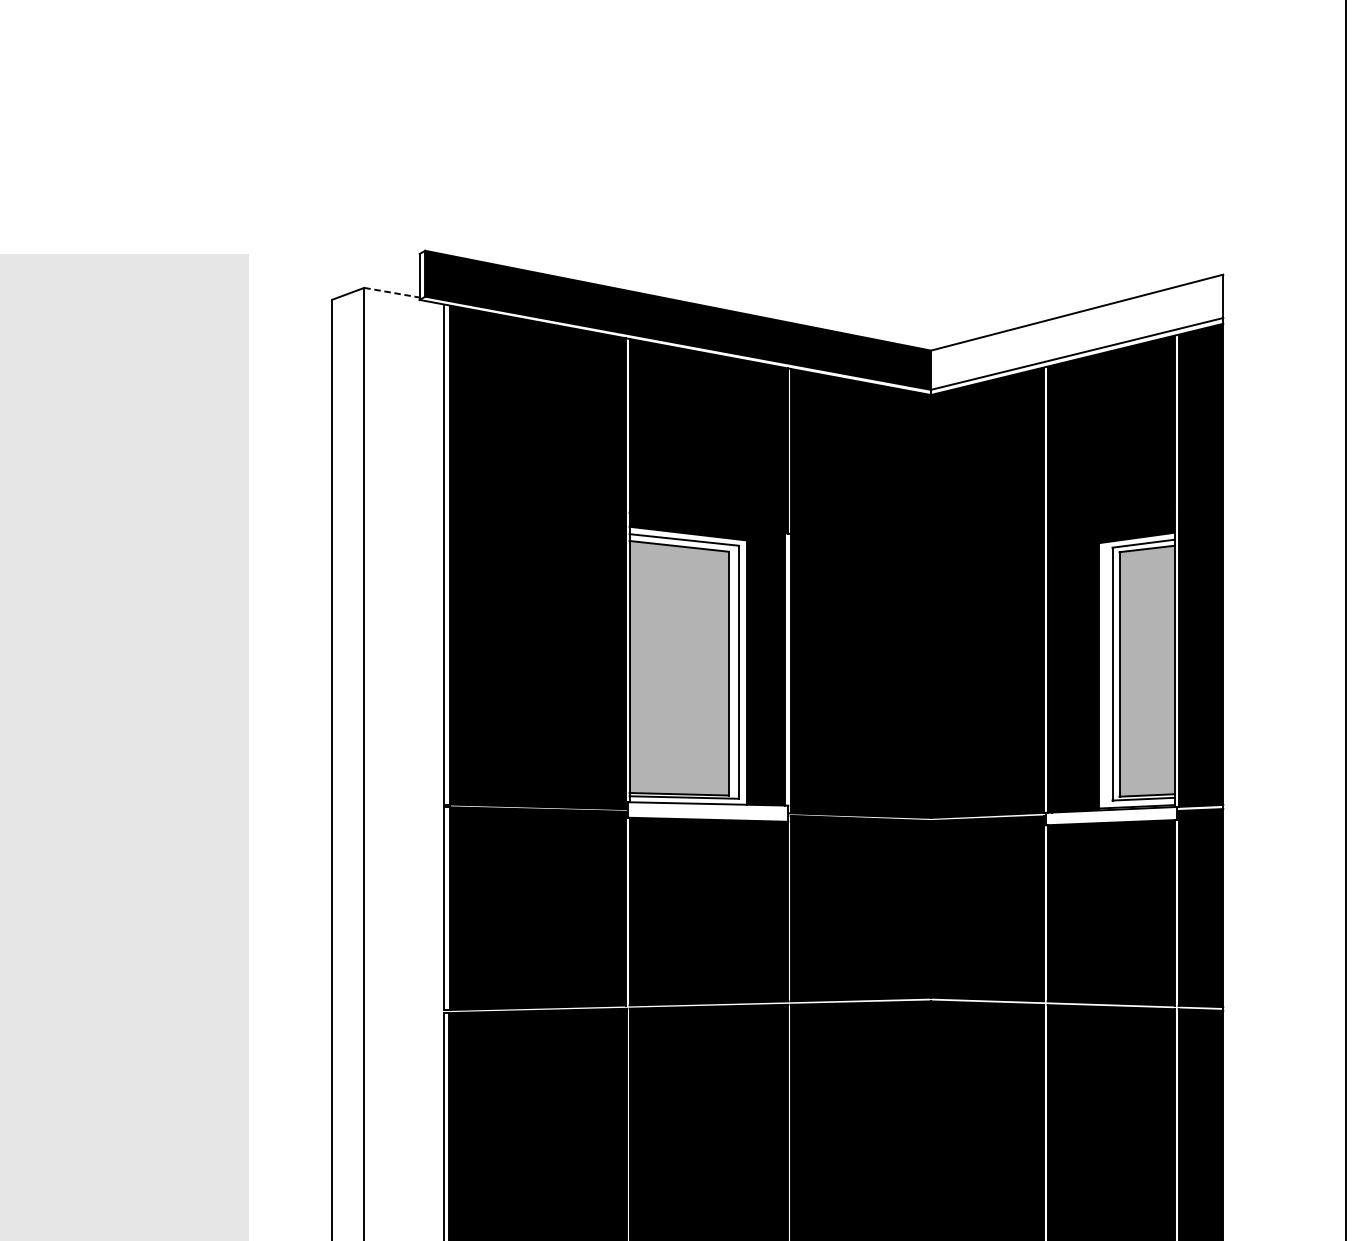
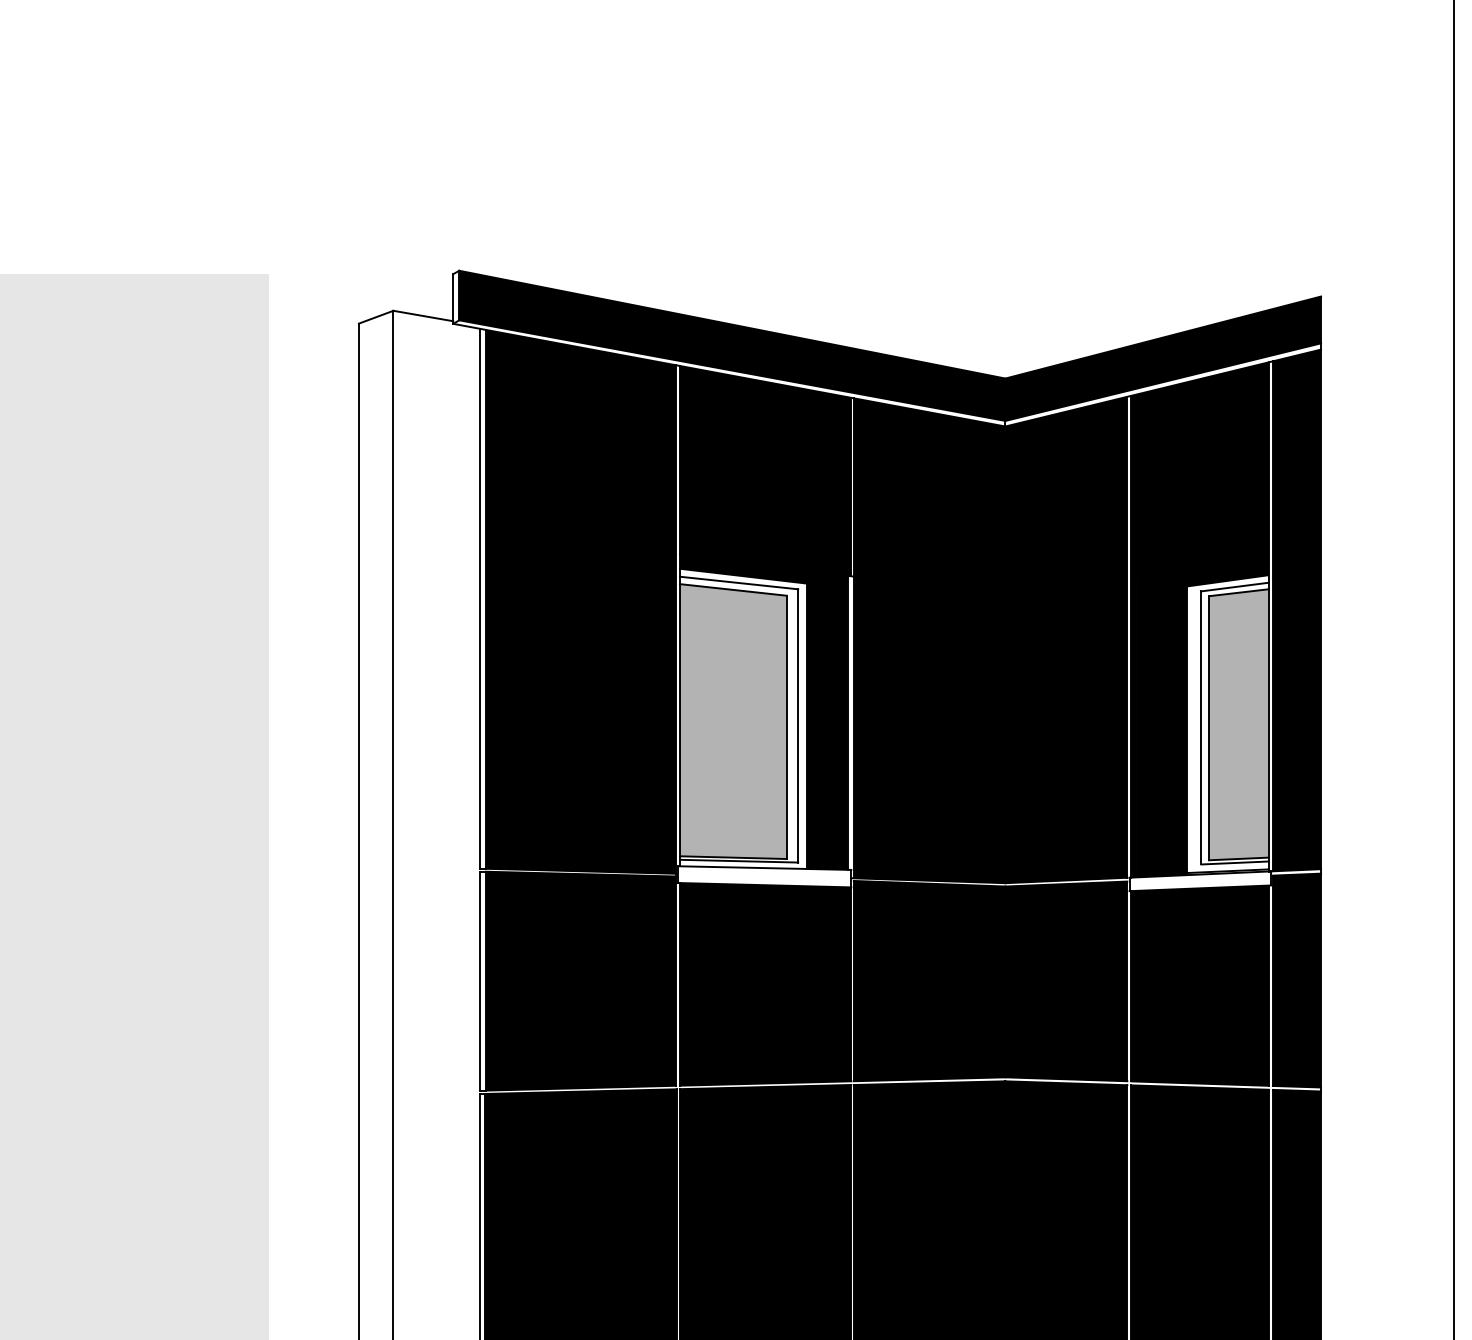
line: (392, 293) -> (423, 316), dashed -> solid
fill: (1077, 332) -> (1163, 358), added

